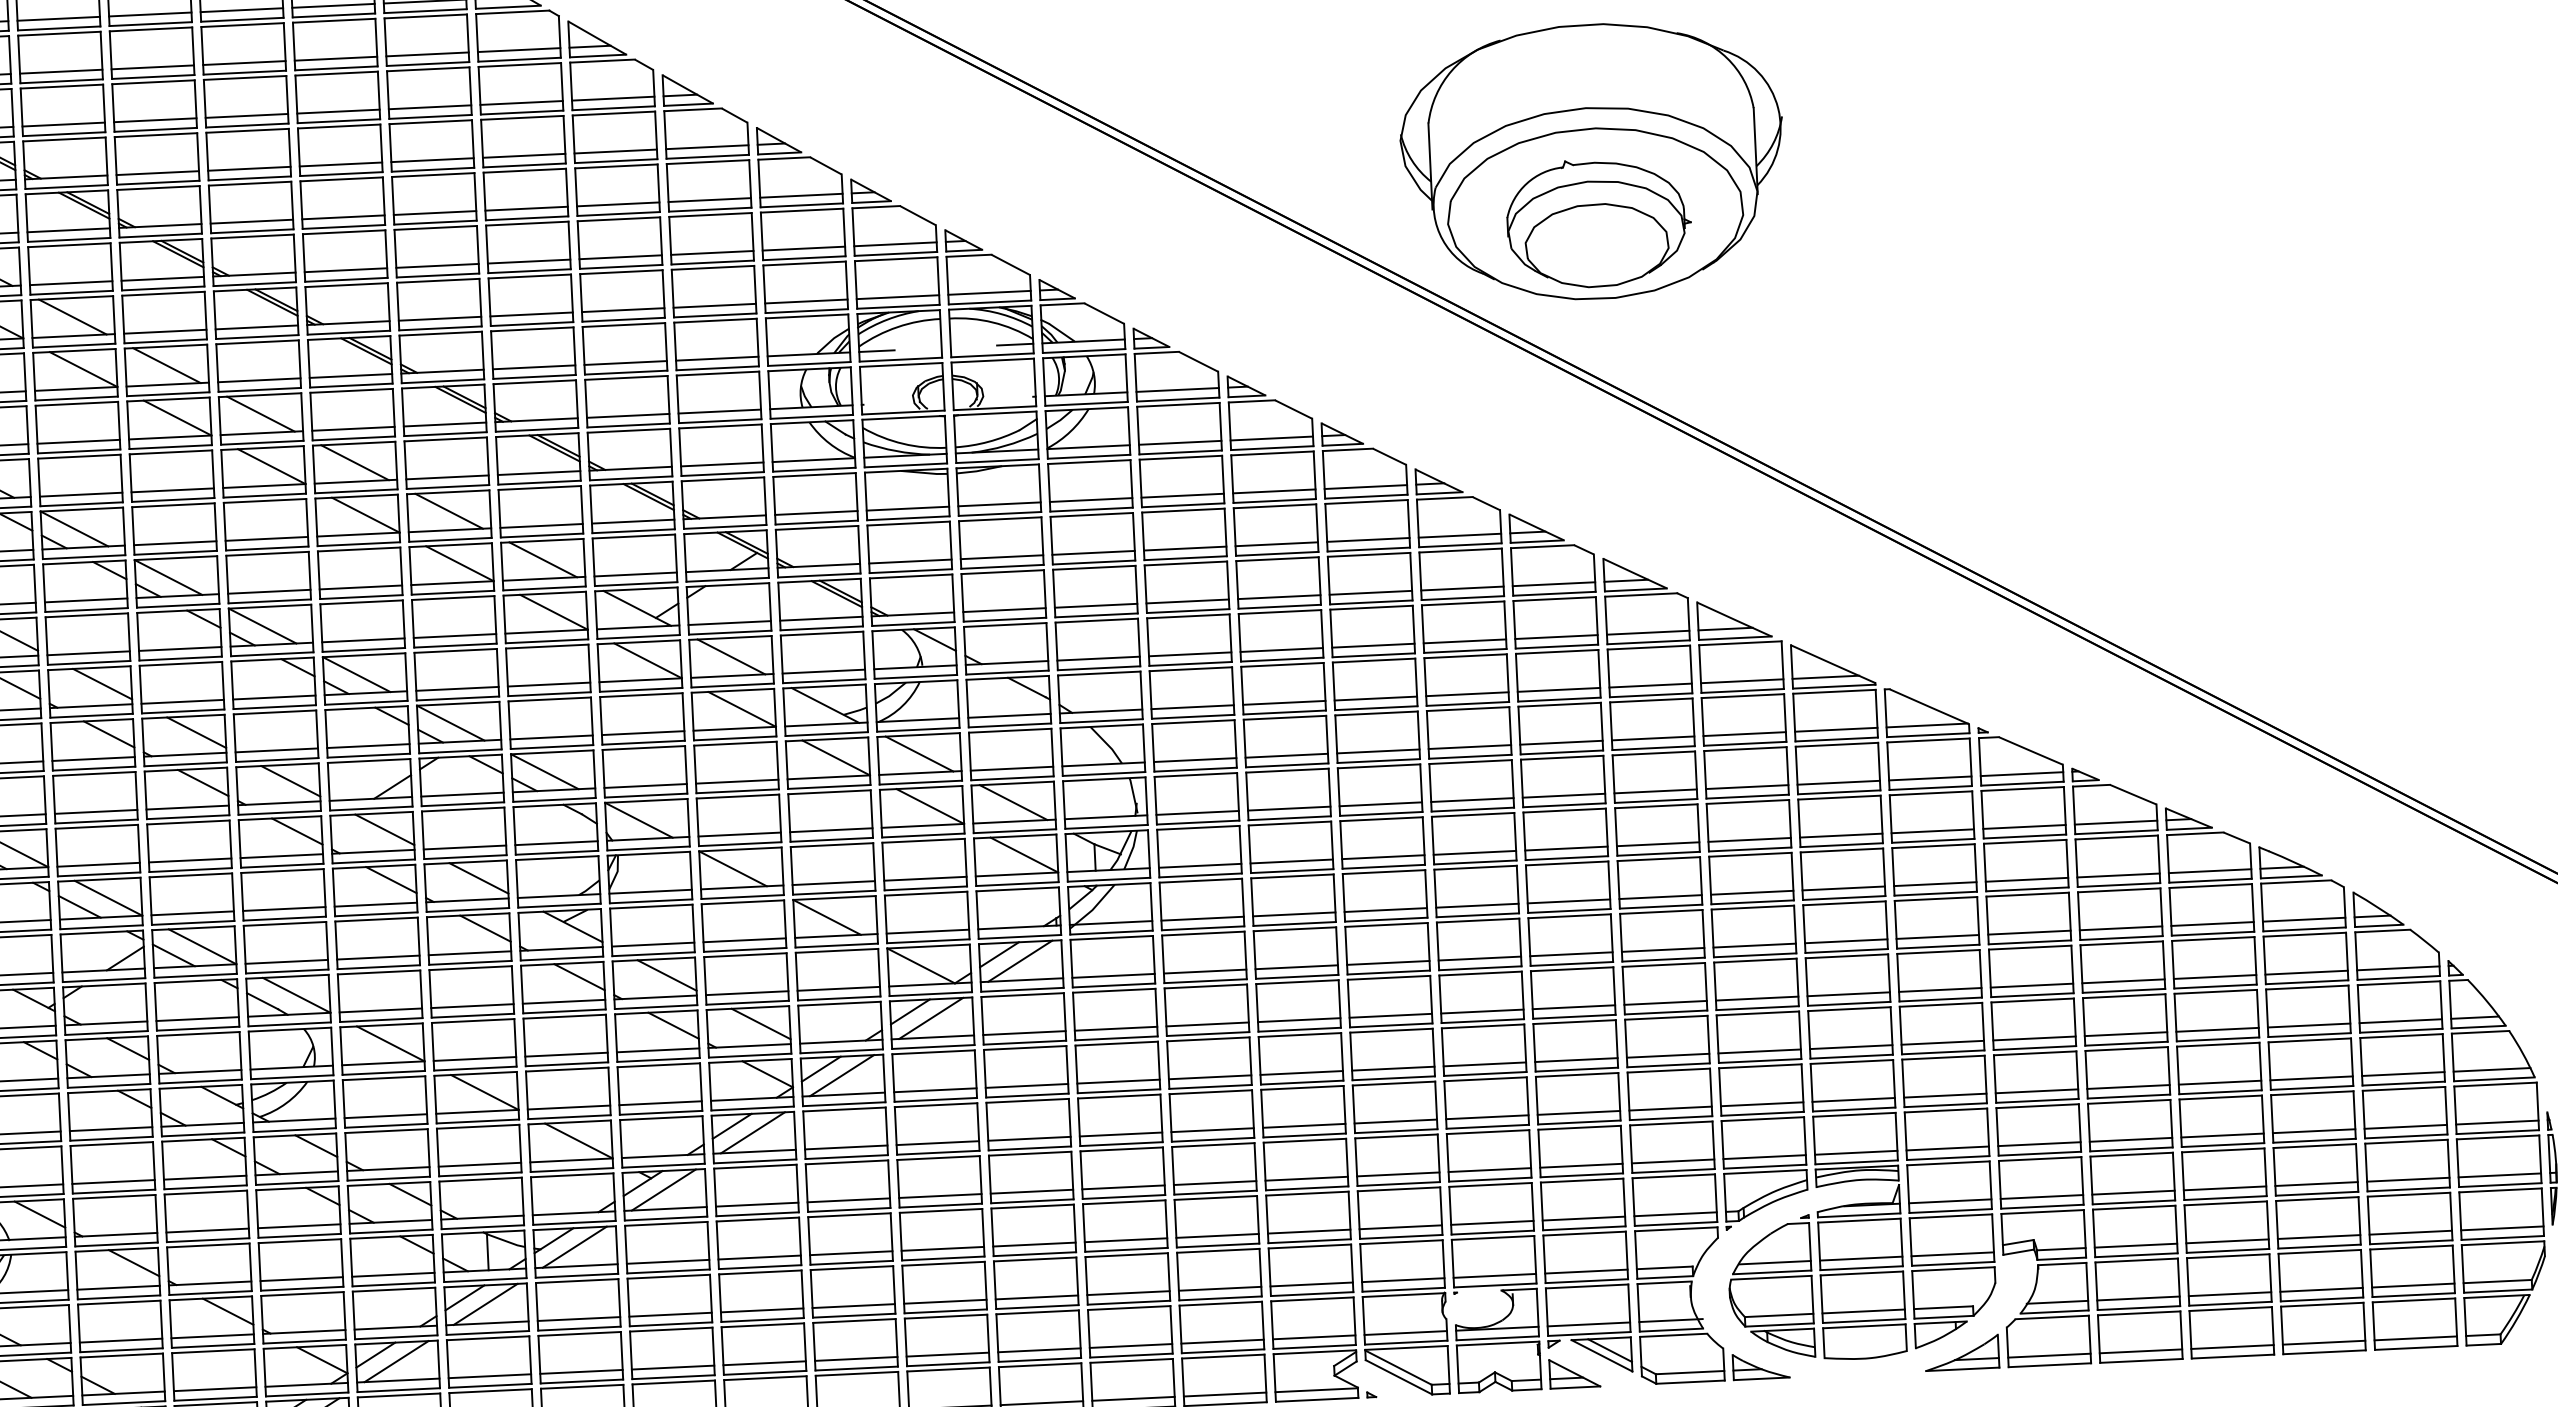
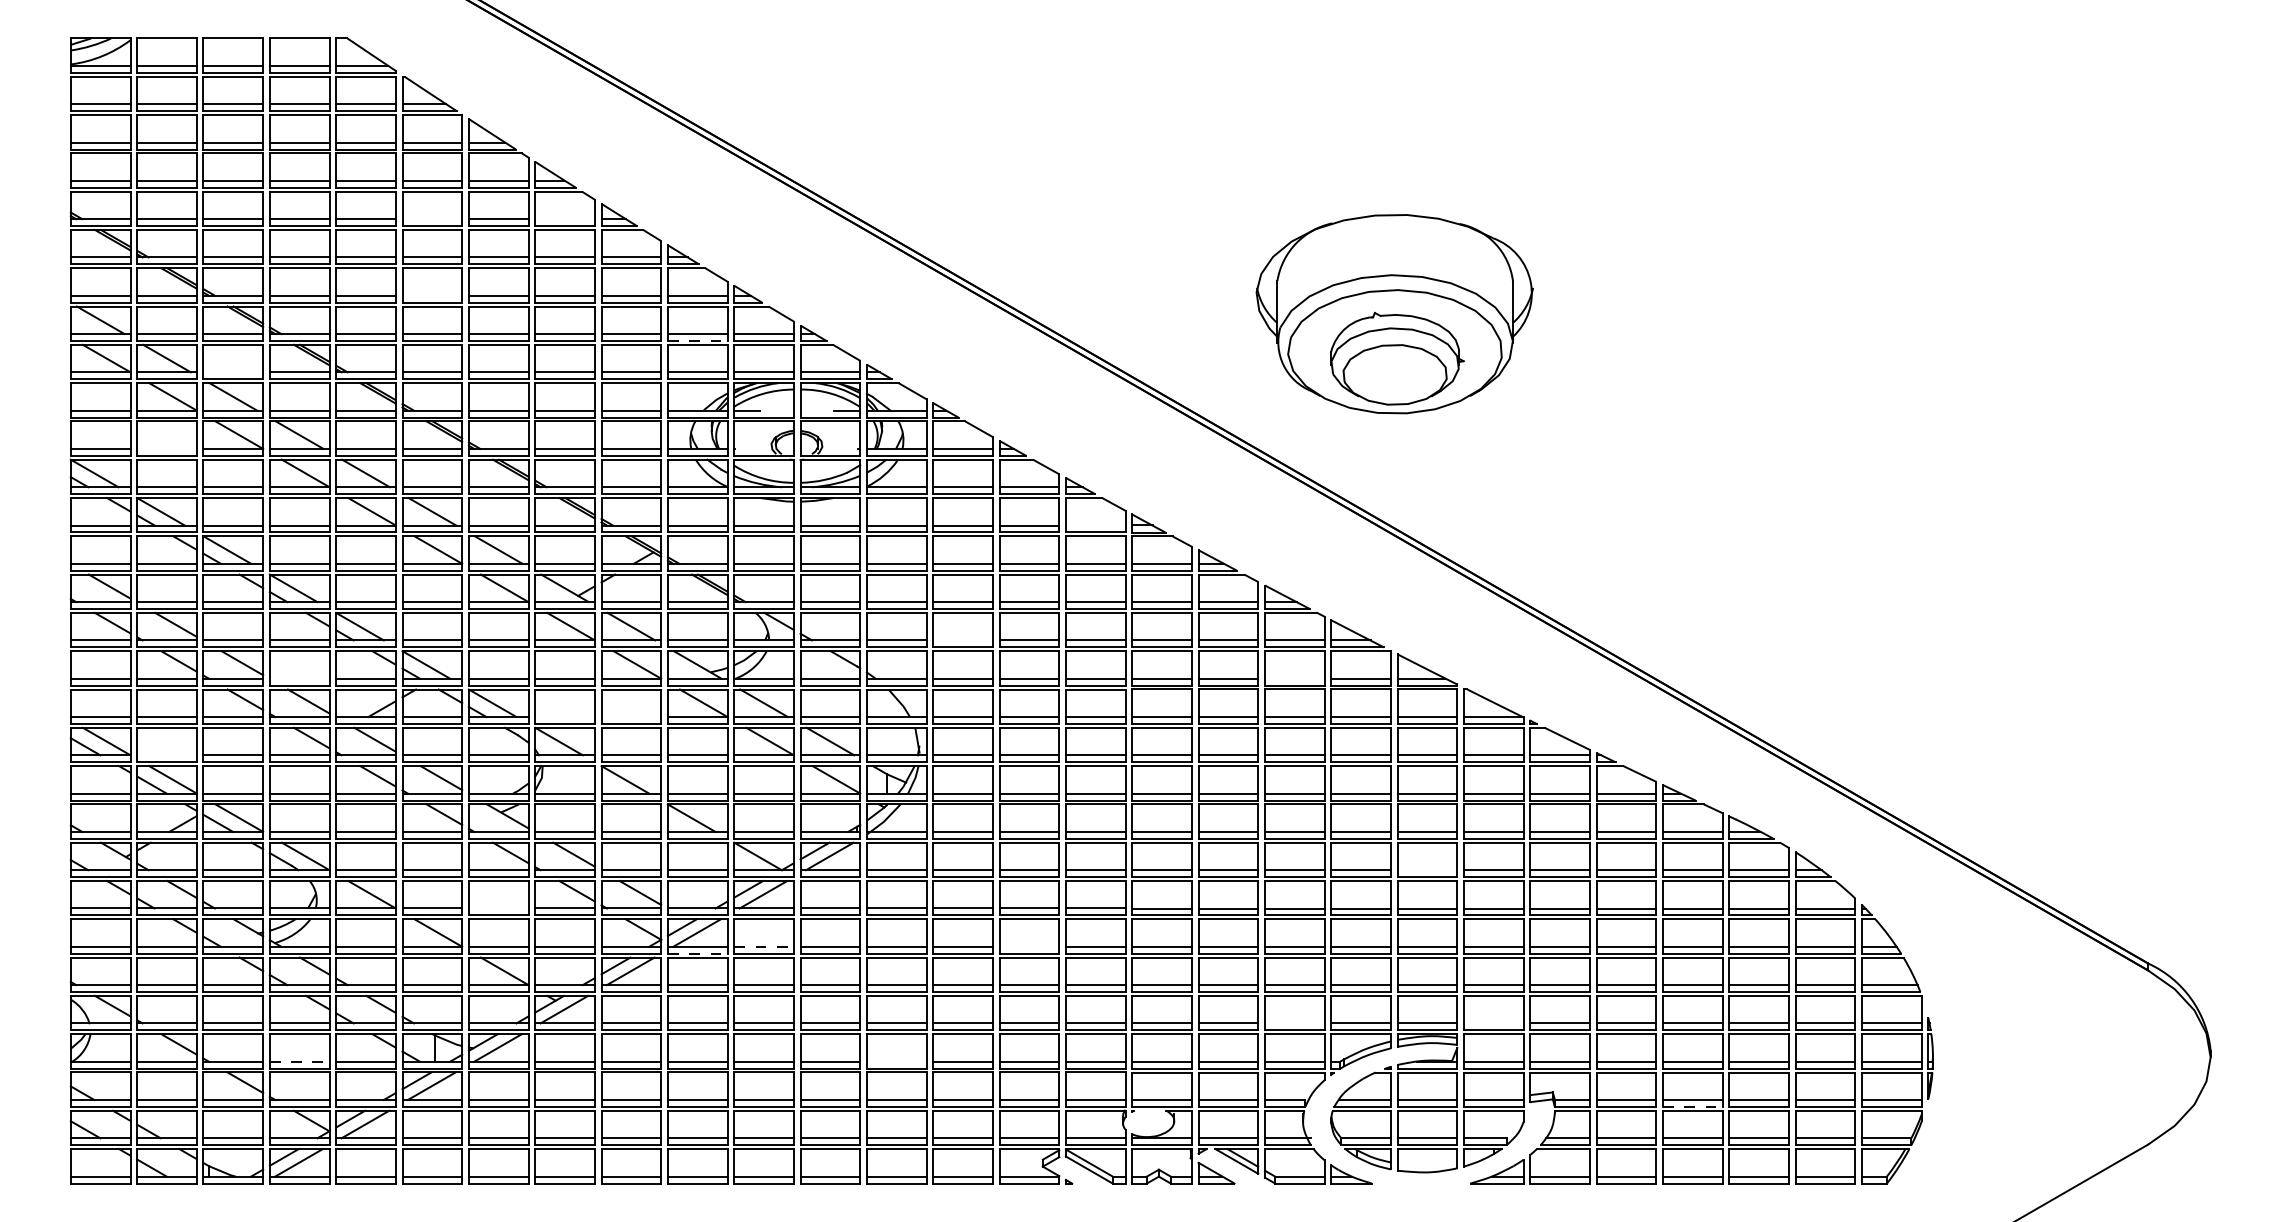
line: (612, 99) -> (564, 219), removed
line: (430, 107) -> (432, 219), removed
part: (1592, 162) -> (1394, 314), moved
line: (435, 212) -> (432, 295), removed
line: (803, 257) -> (697, 340), solid -> dashed
line: (165, 331) -> (233, 372), removed
line: (77, 441) -> (166, 448), removed
line: (1365, 487) -> (1095, 525), removed
line: (1189, 654) -> (962, 640), removed
line: (1650, 685) -> (1294, 678), removed
line: (276, 750) -> (299, 678), removed
line: (737, 782) -> (631, 717), removed
line: (644, 786) -> (564, 717), removed
line: (97, 865) -> (166, 755), removed
line: (1846, 941) -> (1427, 870), removed
line: (566, 1054) -> (498, 908), removed
line: (1301, 1072) -> (1029, 946), removed
line: (935, 1089) -> (764, 946), solid -> dashed
line: (843, 1103) -> (697, 953), solid -> dashed
line: (1947, 1148) -> (1493, 1023), removed
line: (1672, 1161) -> (1294, 1023), removed
line: (1125, 1239) -> (896, 1061), removed
line: (2227, 1250) -> (1692, 1106), solid -> dashed
line: (301, 1278) -> (299, 1061), solid -> dashed

